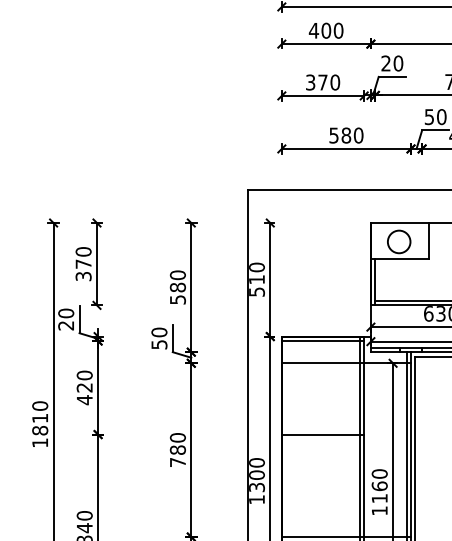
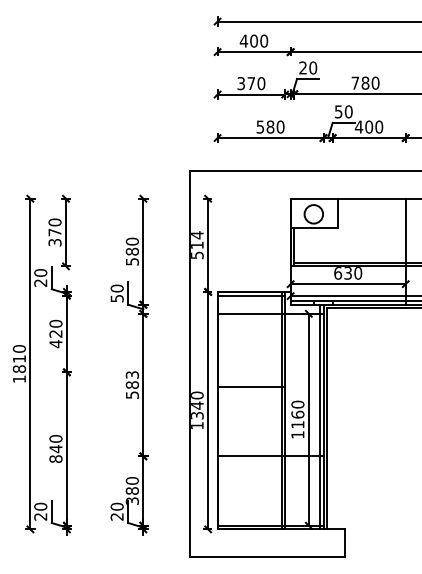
text: (257, 267) -> (197, 235), 510 -> 514
line: (323, 434) -> (251, 387), moved
text: (176, 449) -> (131, 384), 780 -> 583
text: (257, 475) -> (197, 405), 1300 -> 1340

